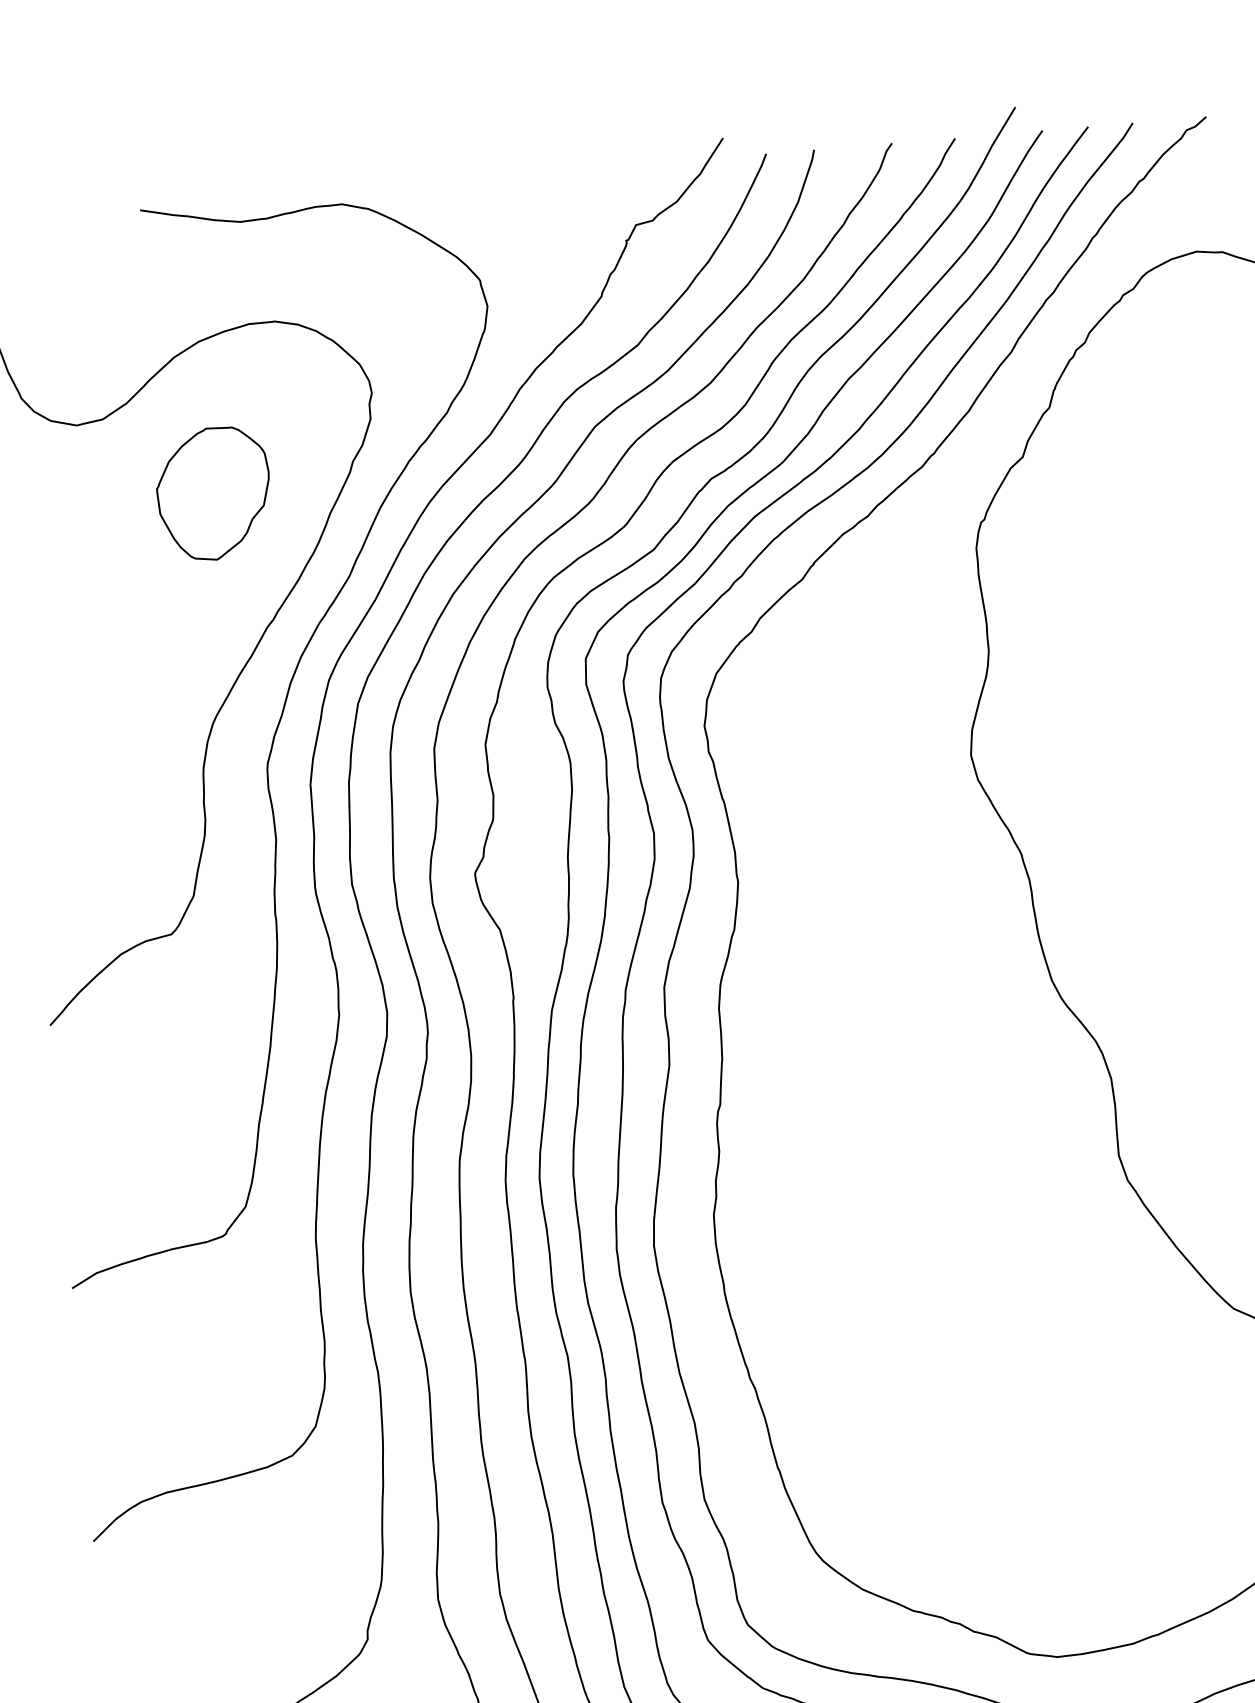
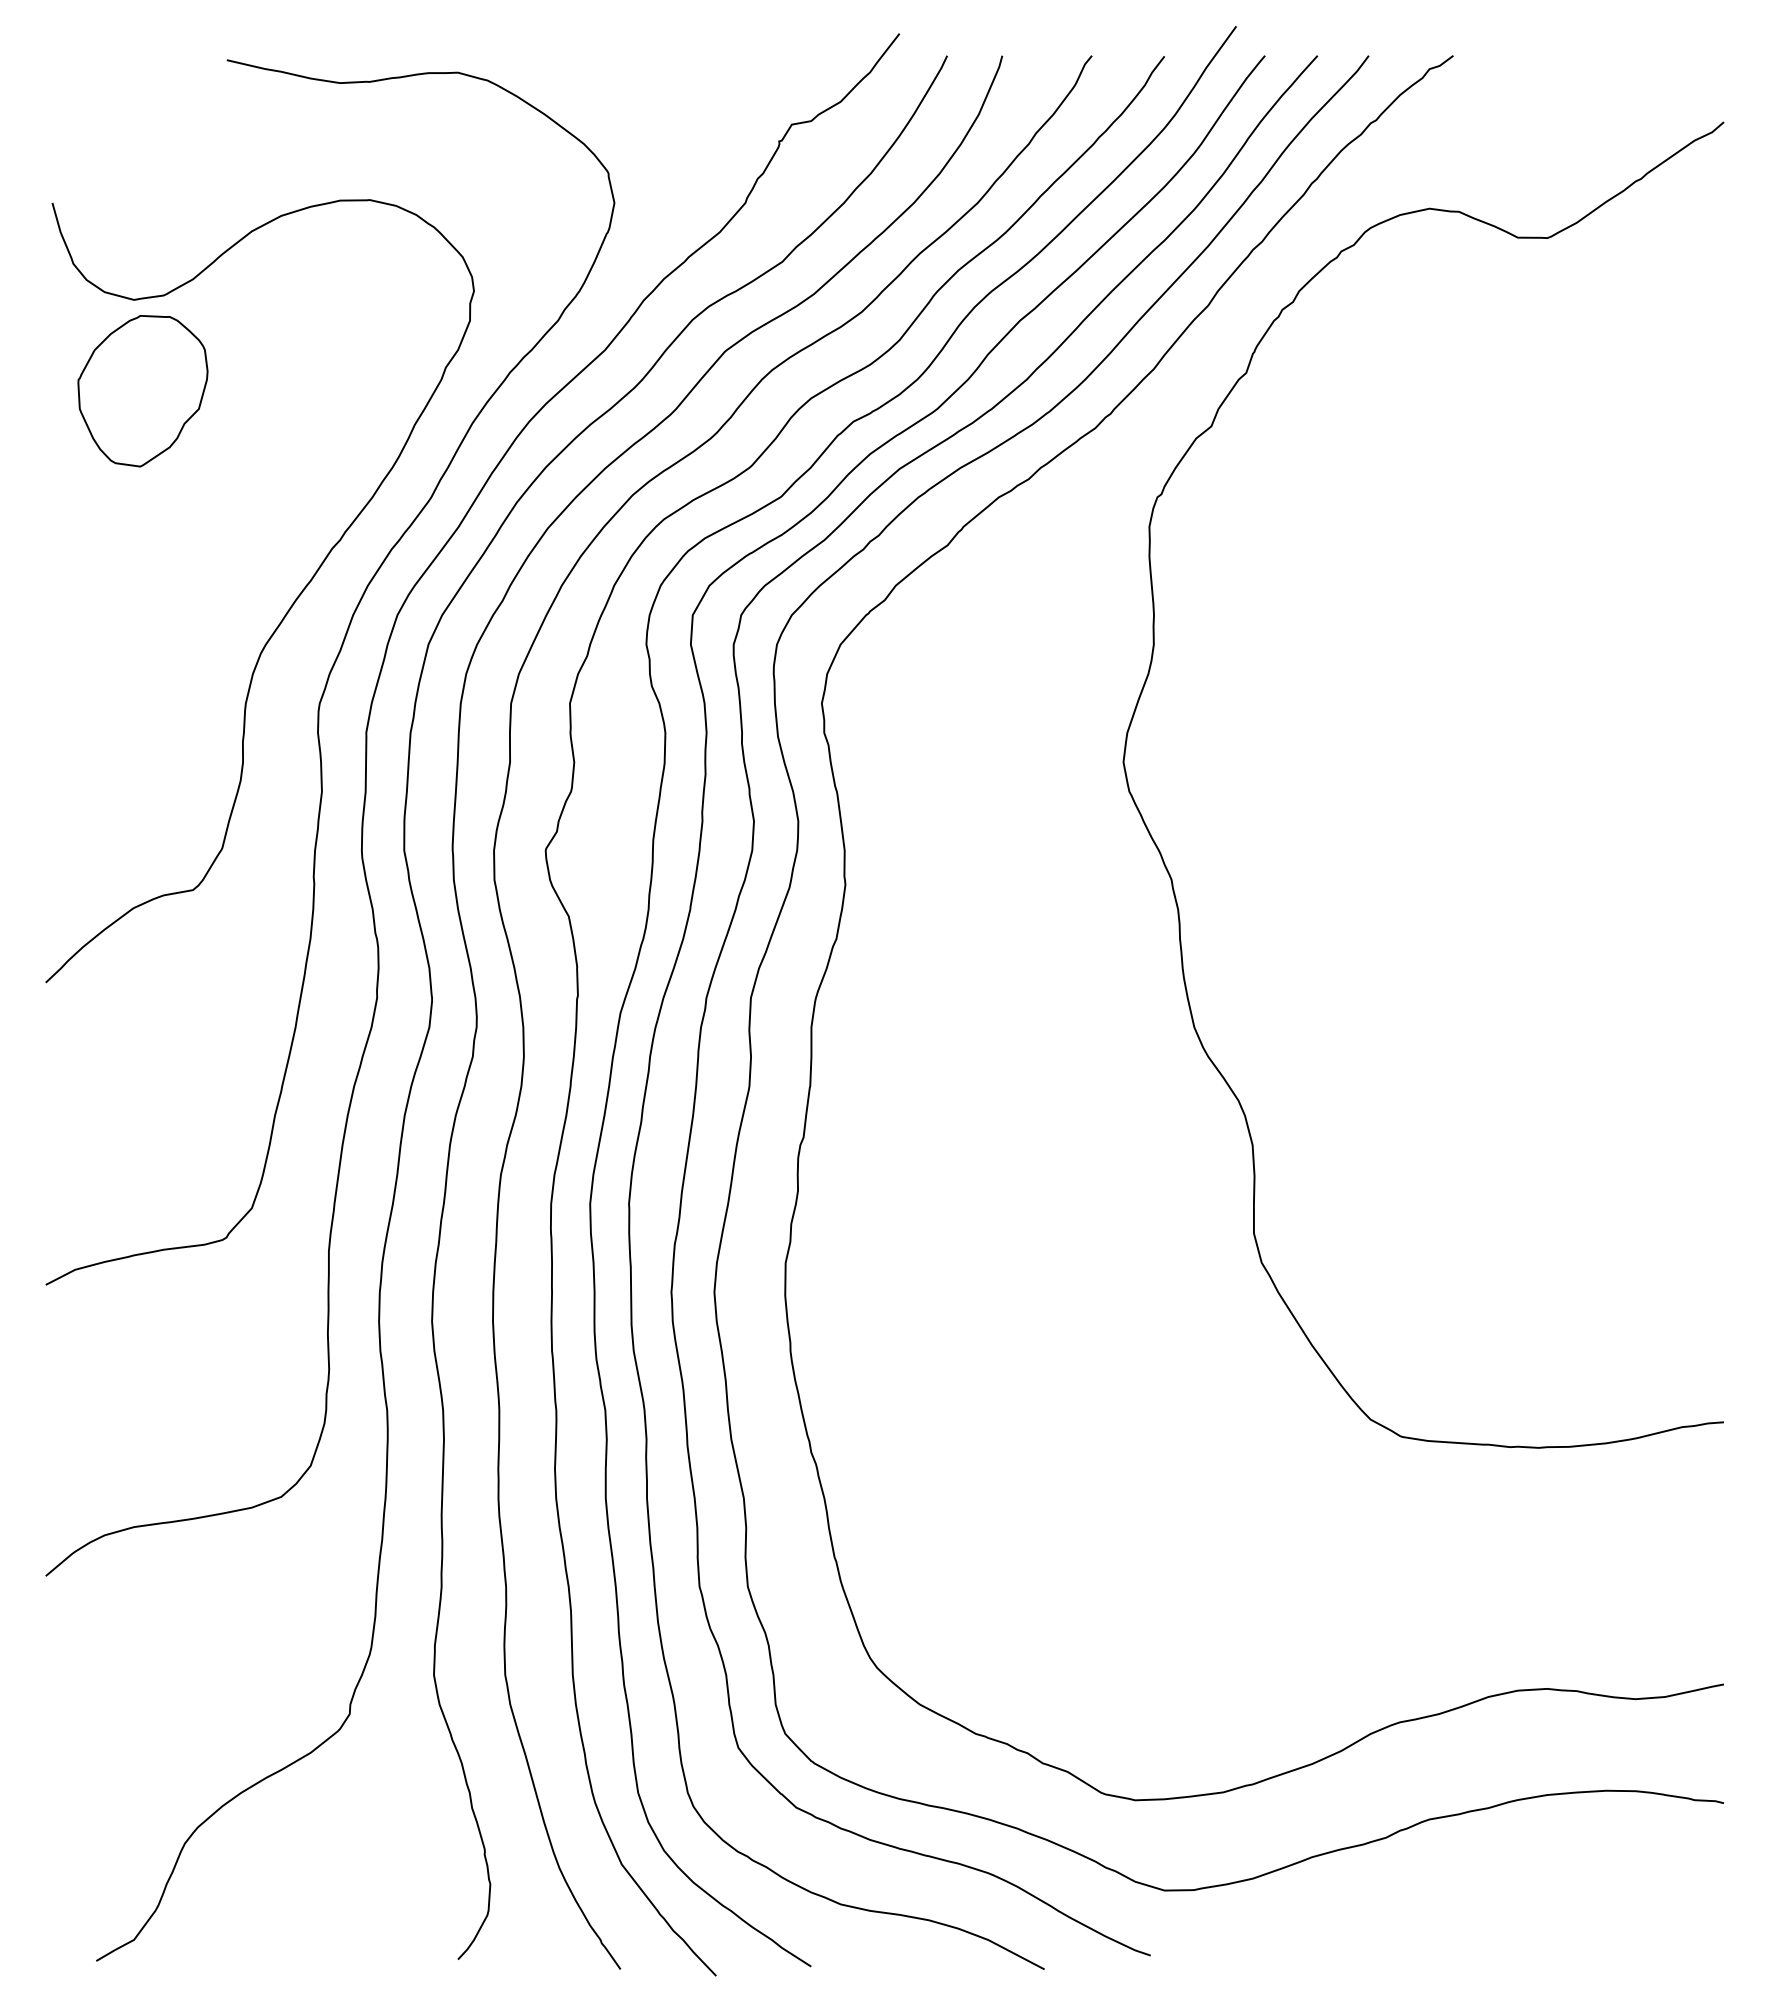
part: (213, 494) -> (142, 391), moved

